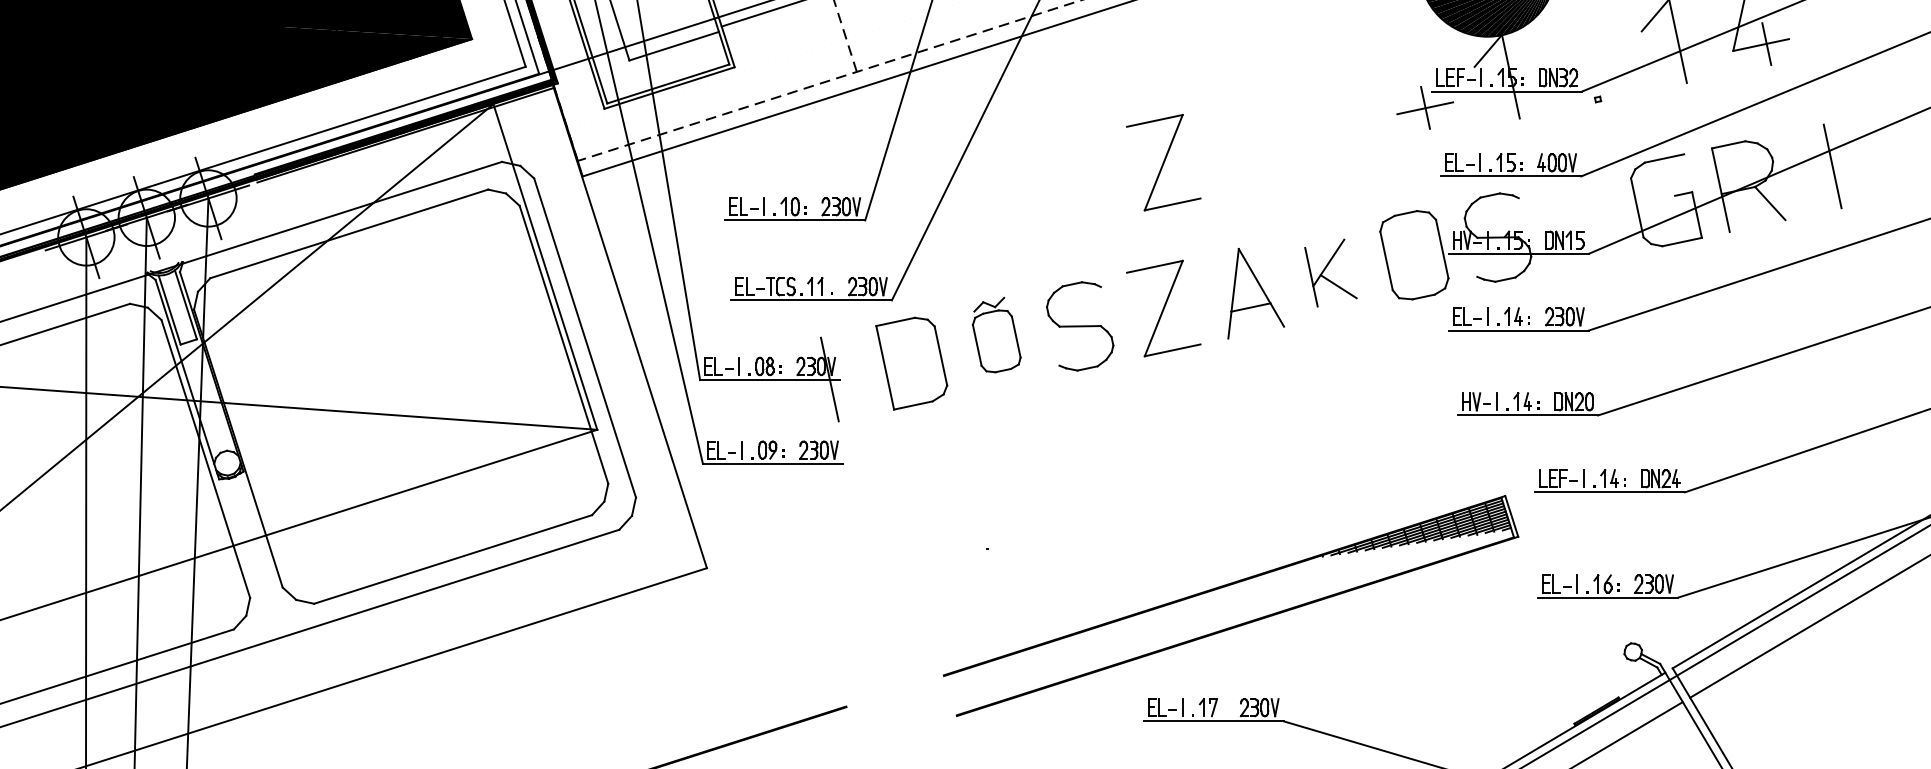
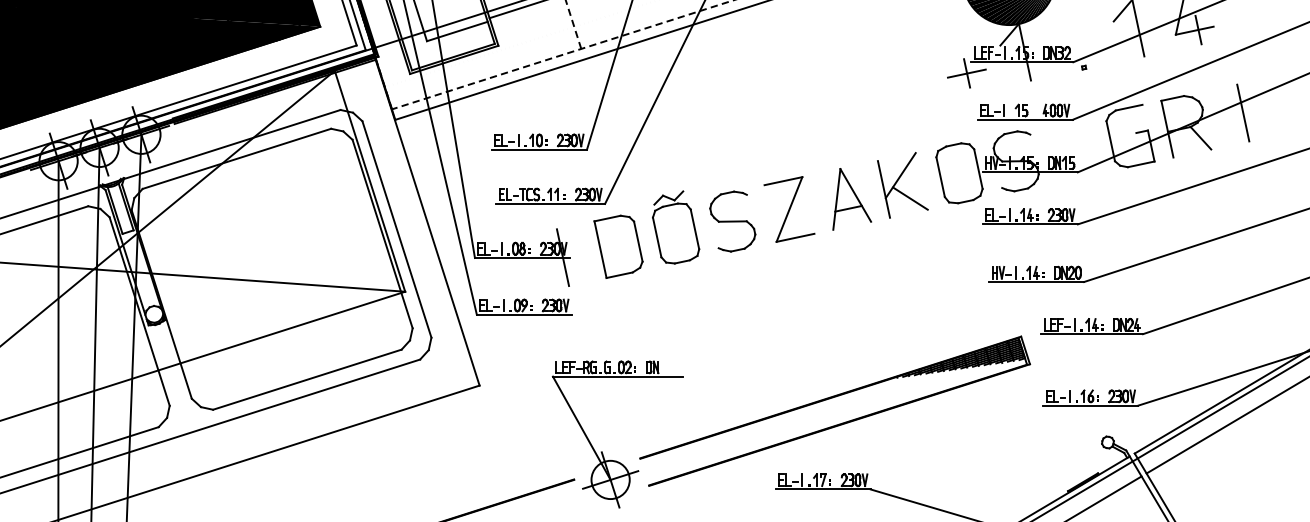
part: (1163, 162) -> (789, 110), removed
part: (1330, 273) -> (902, 185), size x1.43
part: (997, 335) -> (676, 227), size x1.43
part: (888, 665) -> (602, 451), added

